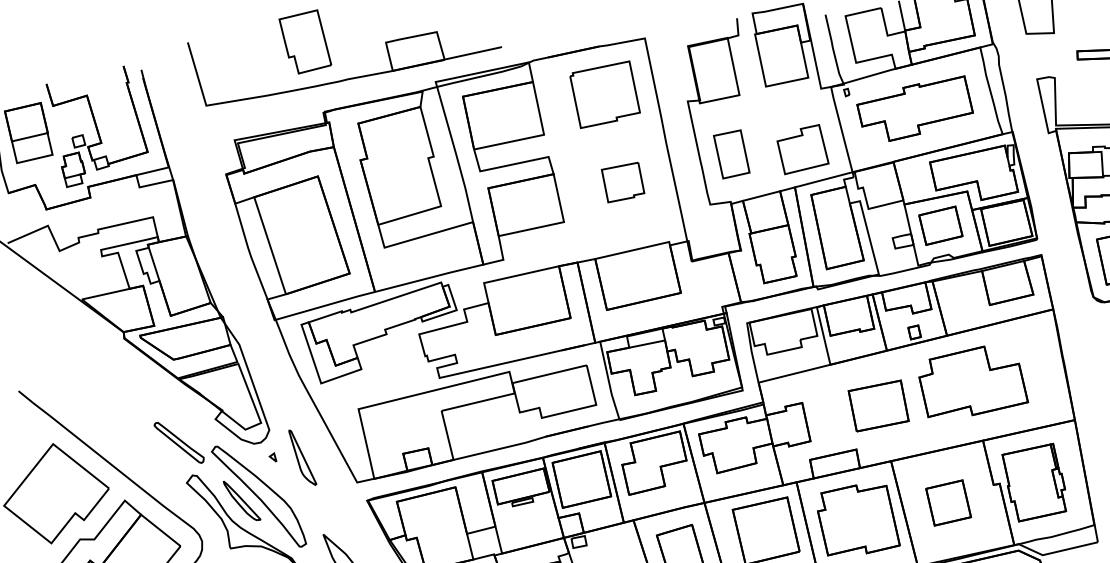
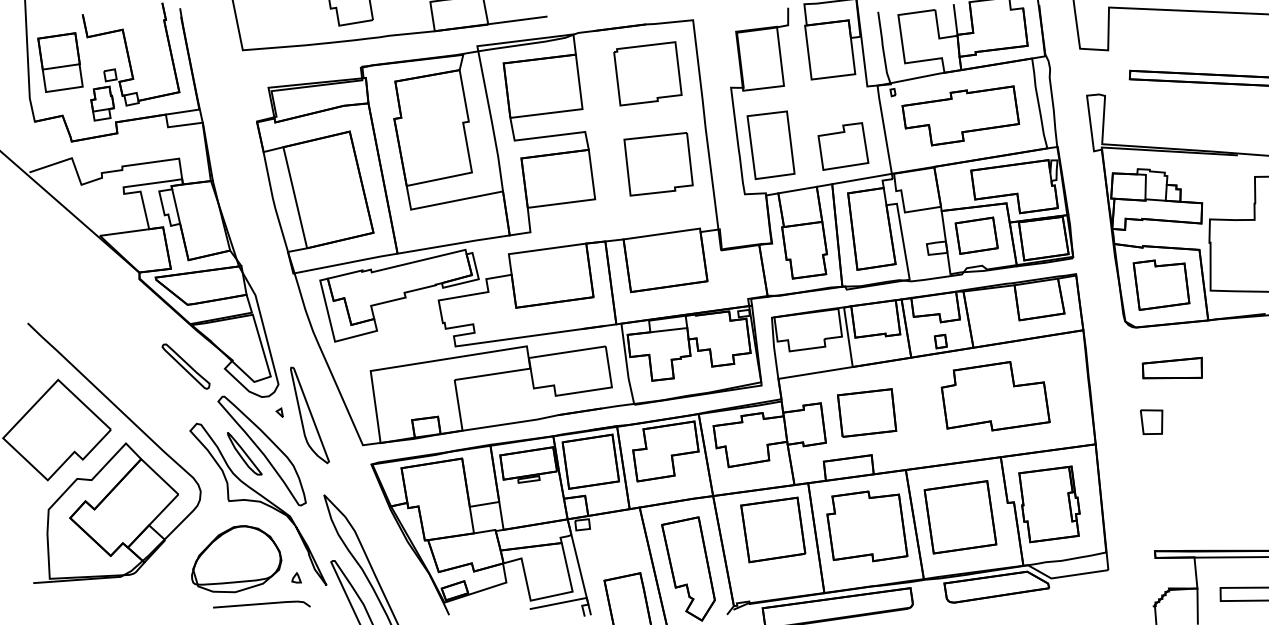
part: (731, 154) -> (770, 145), size x1.43
part: (623, 182) -> (658, 164), size x1.67
part: (879, 405) -> (867, 412), moved
part: (178, 442) -> (185, 366), moved
part: (302, 457) -> (309, 415), size x1.67
part: (948, 503) -> (960, 517), size x1.67

